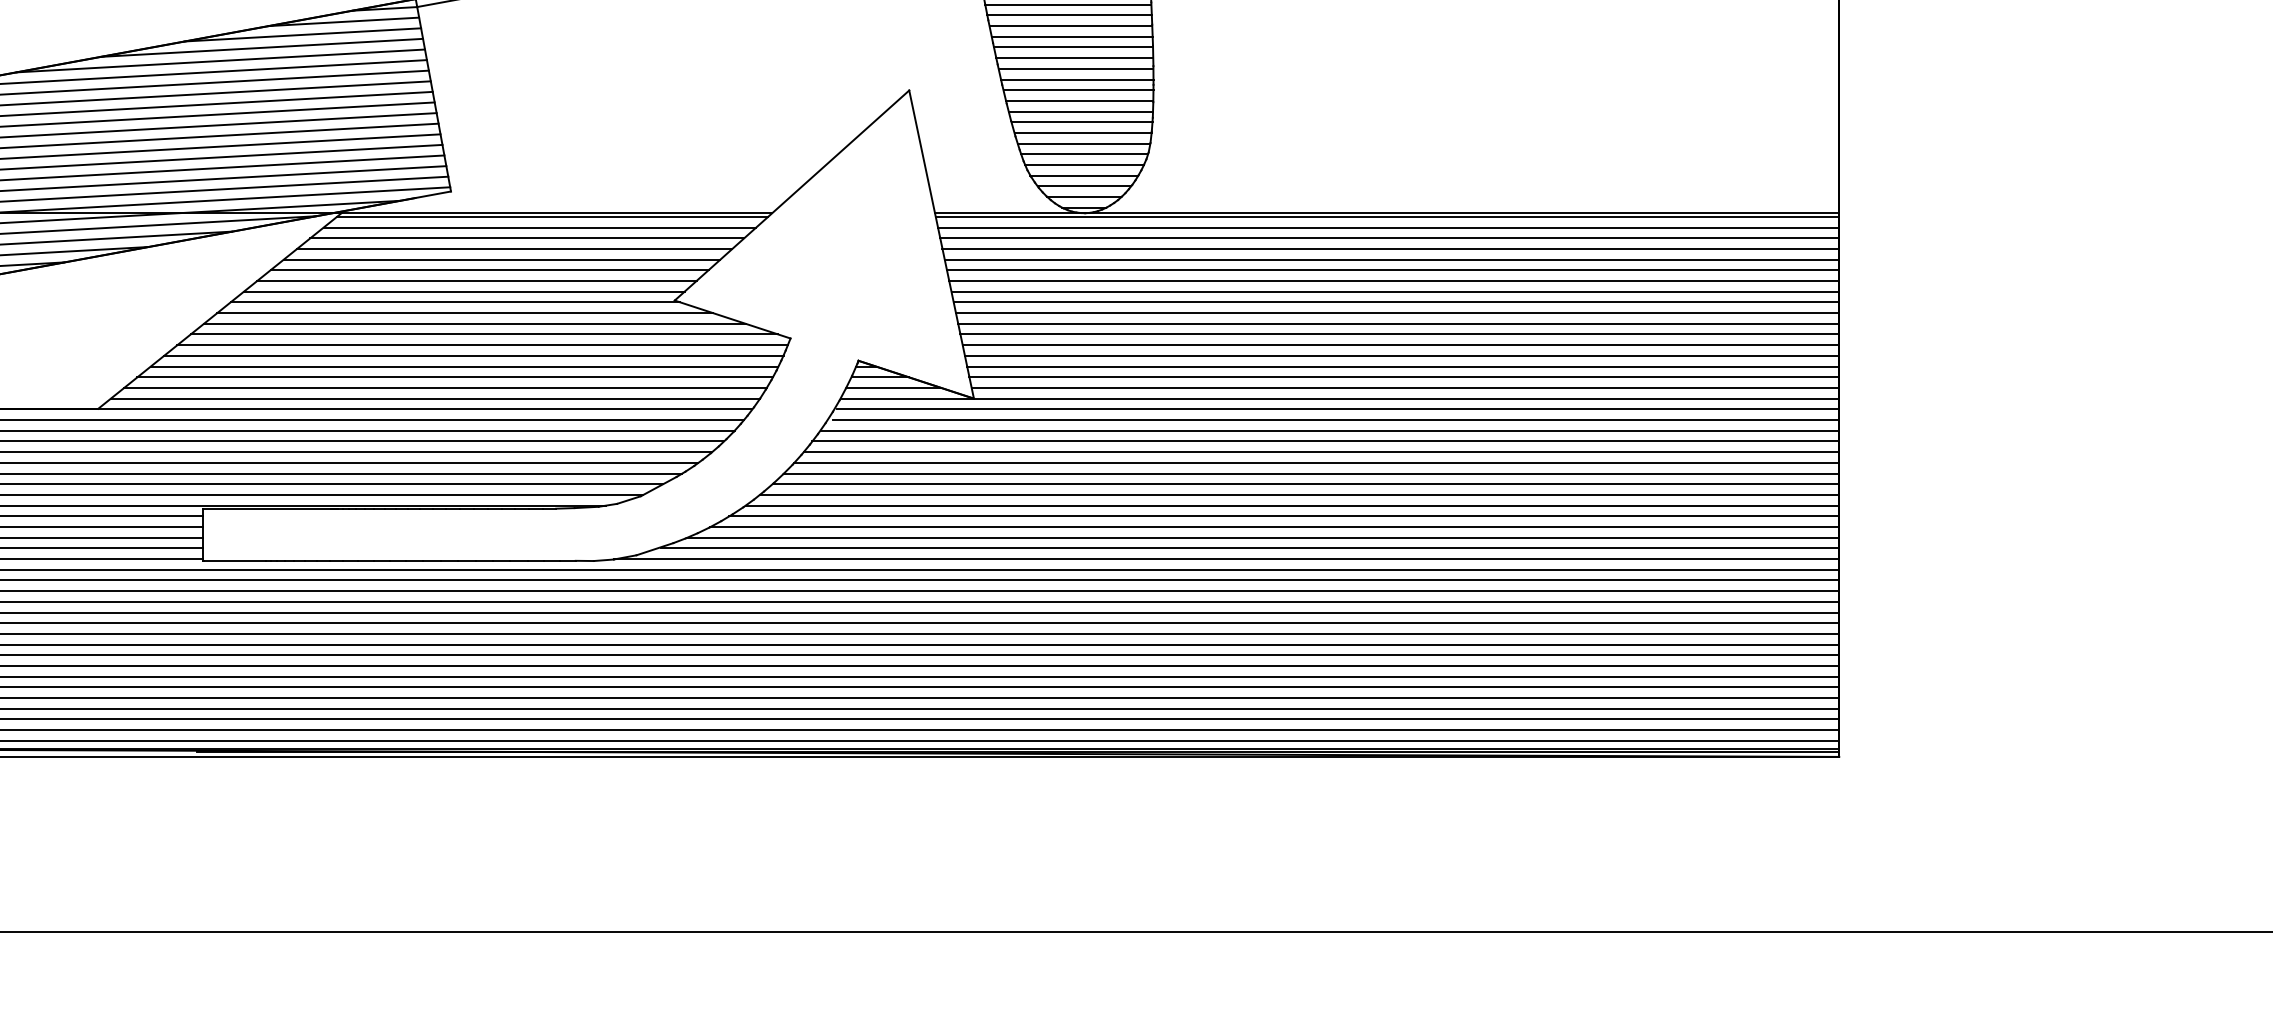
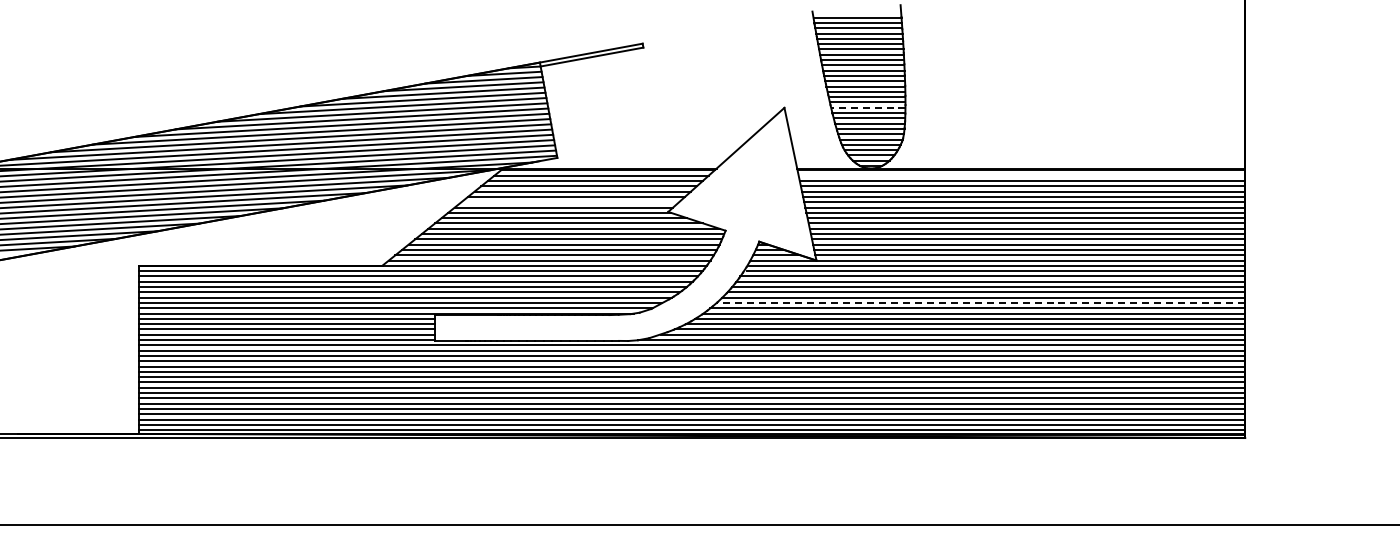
line: (1076, 89) -> (867, 107), solid -> dashed
line: (1387, 226) -> (1021, 175), removed
line: (477, 281) -> (570, 202), removed
line: (1304, 483) -> (980, 302), solid -> dashed

